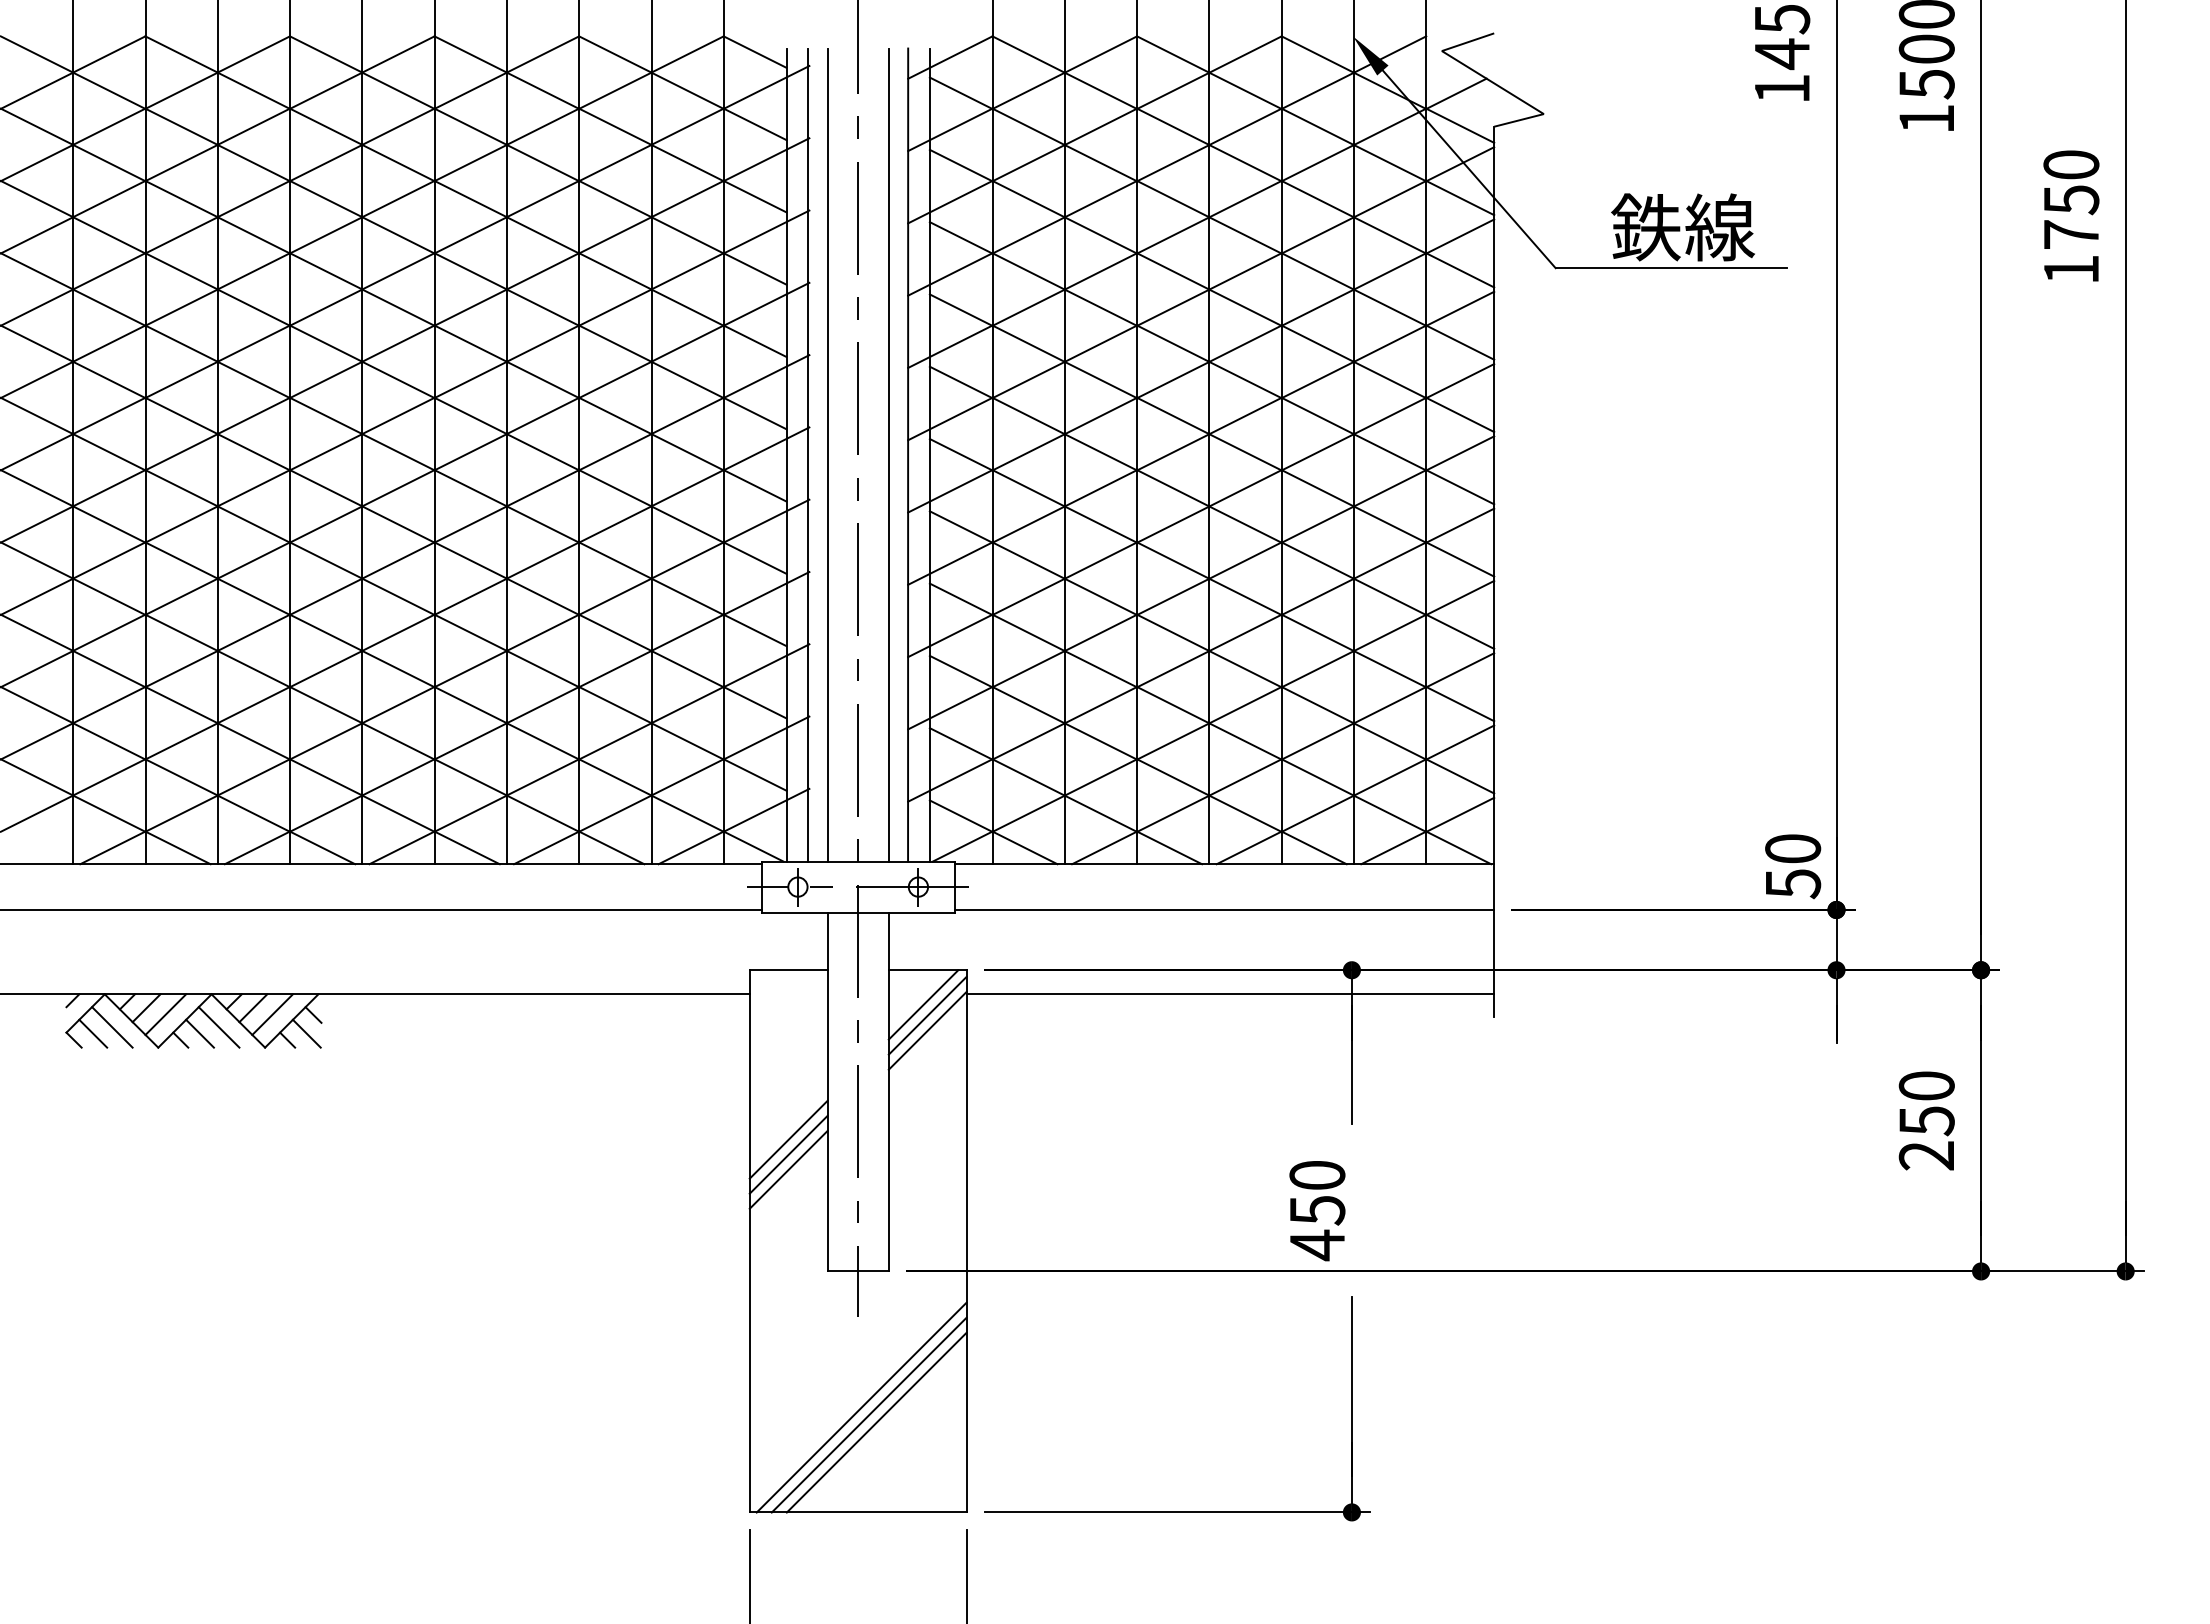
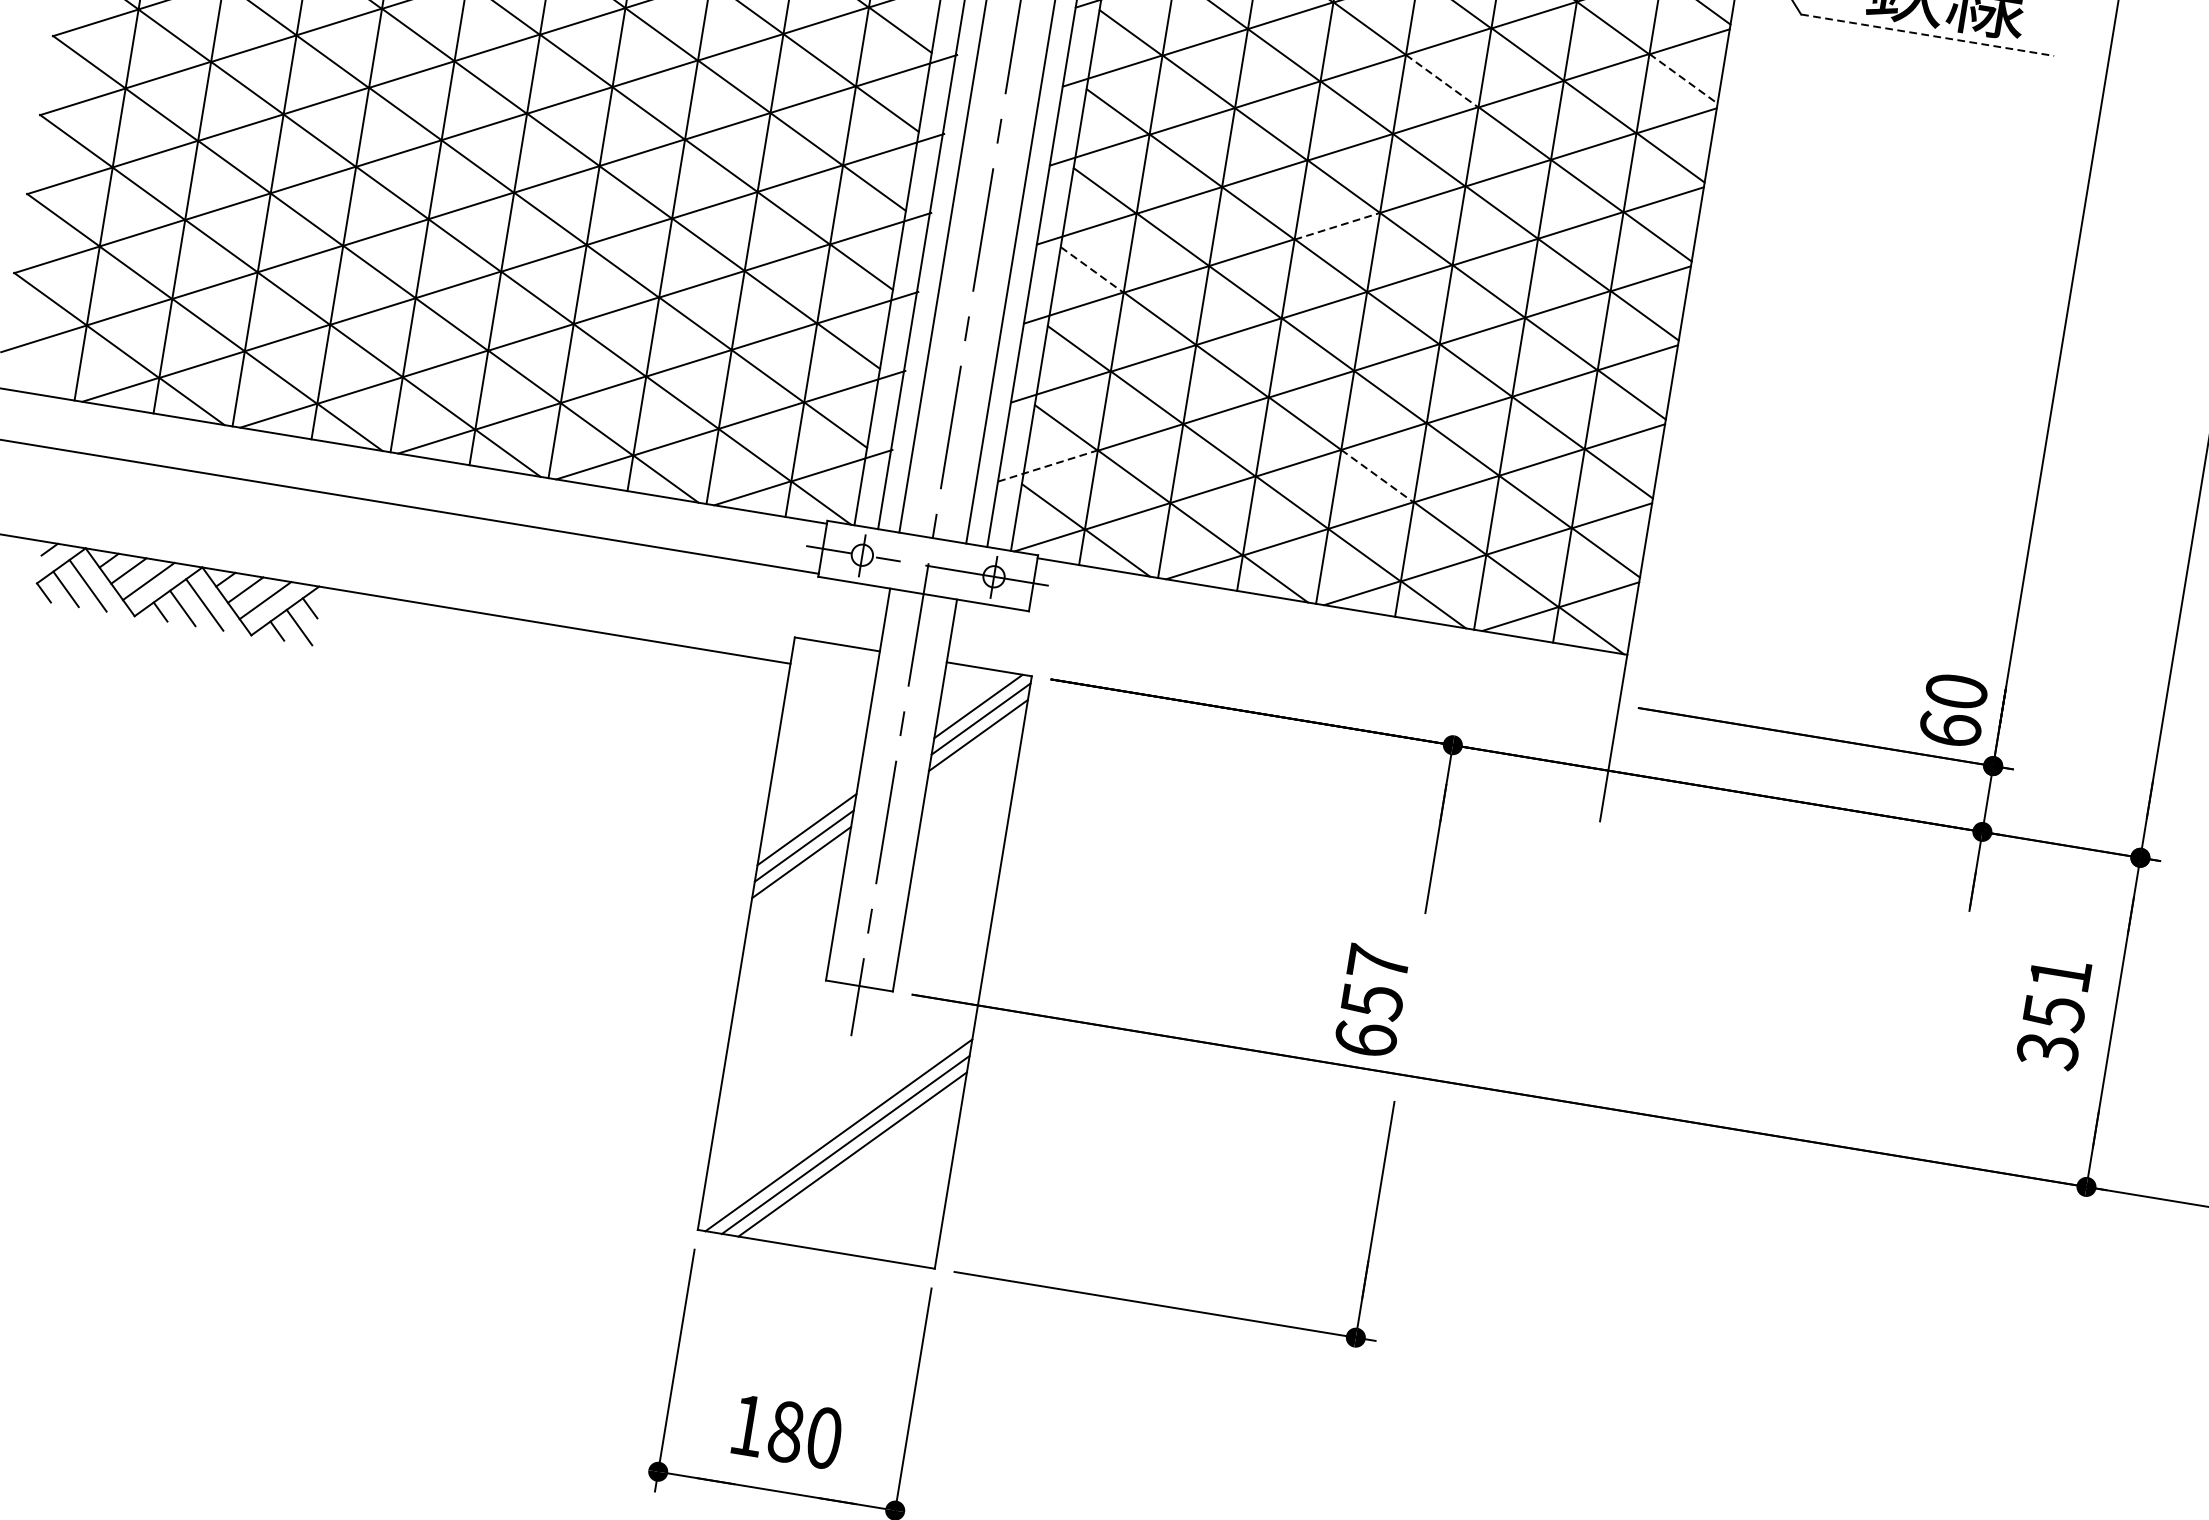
line: (1671, 268) -> (1927, 35), solid -> dashed
line: (1460, 342) -> (1683, 78), solid -> dashed
line: (1245, 380) -> (1442, 81), solid -> dashed
line: (1173, 524) -> (1337, 226), solid -> dashed
line: (961, 599) -> (1092, 270), solid -> dashed
line: (1245, 741) -> (1377, 476), solid -> dashed
line: (950, 780) -> (1048, 466), solid -> dashed
text: (1793, 884) -> (1950, 730), 50 -> 60
line: (1224, 910) -> (1324, 657), removed
line: (1230, 994) -> (1315, 749), removed
text: (1926, 1121) -> (2053, 1013), 250 -> 351
text: (1317, 1210) -> (1372, 1001), 450 -> 657

